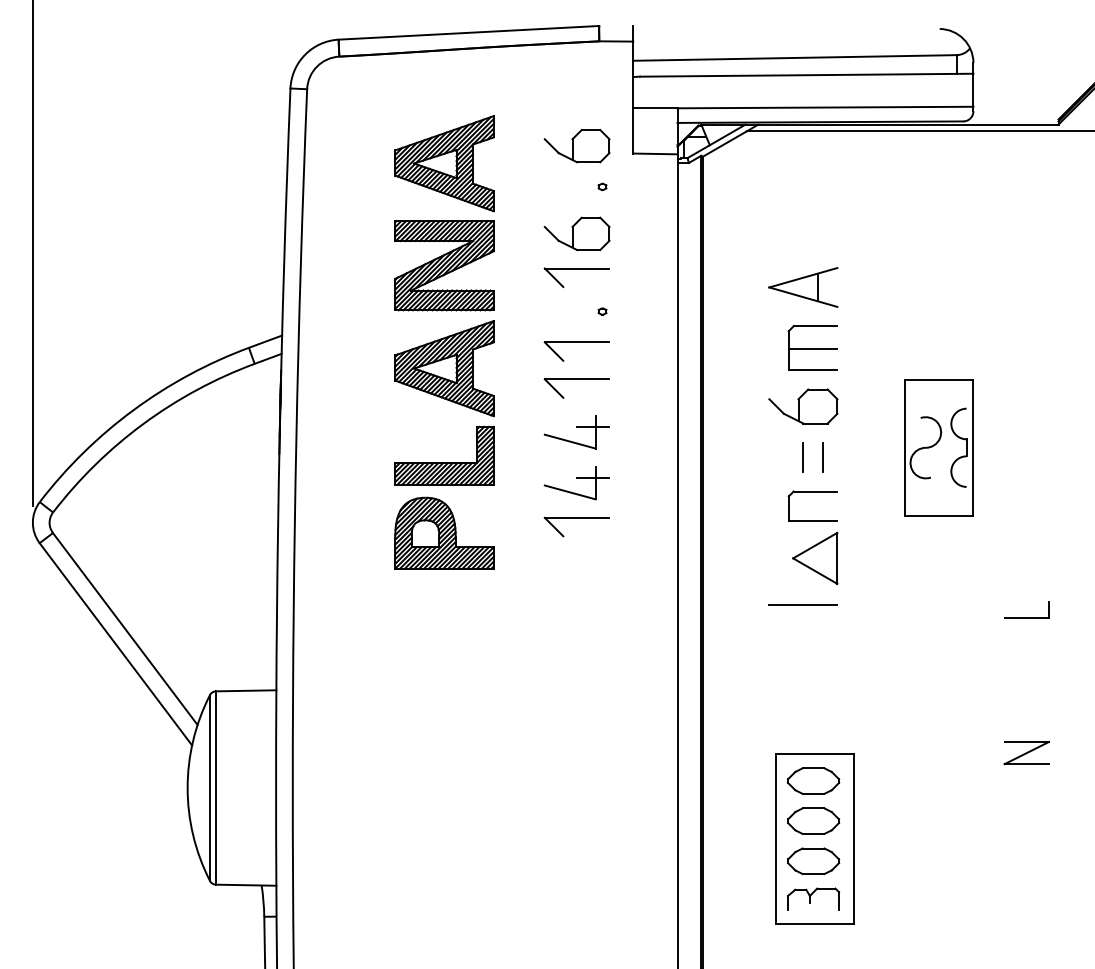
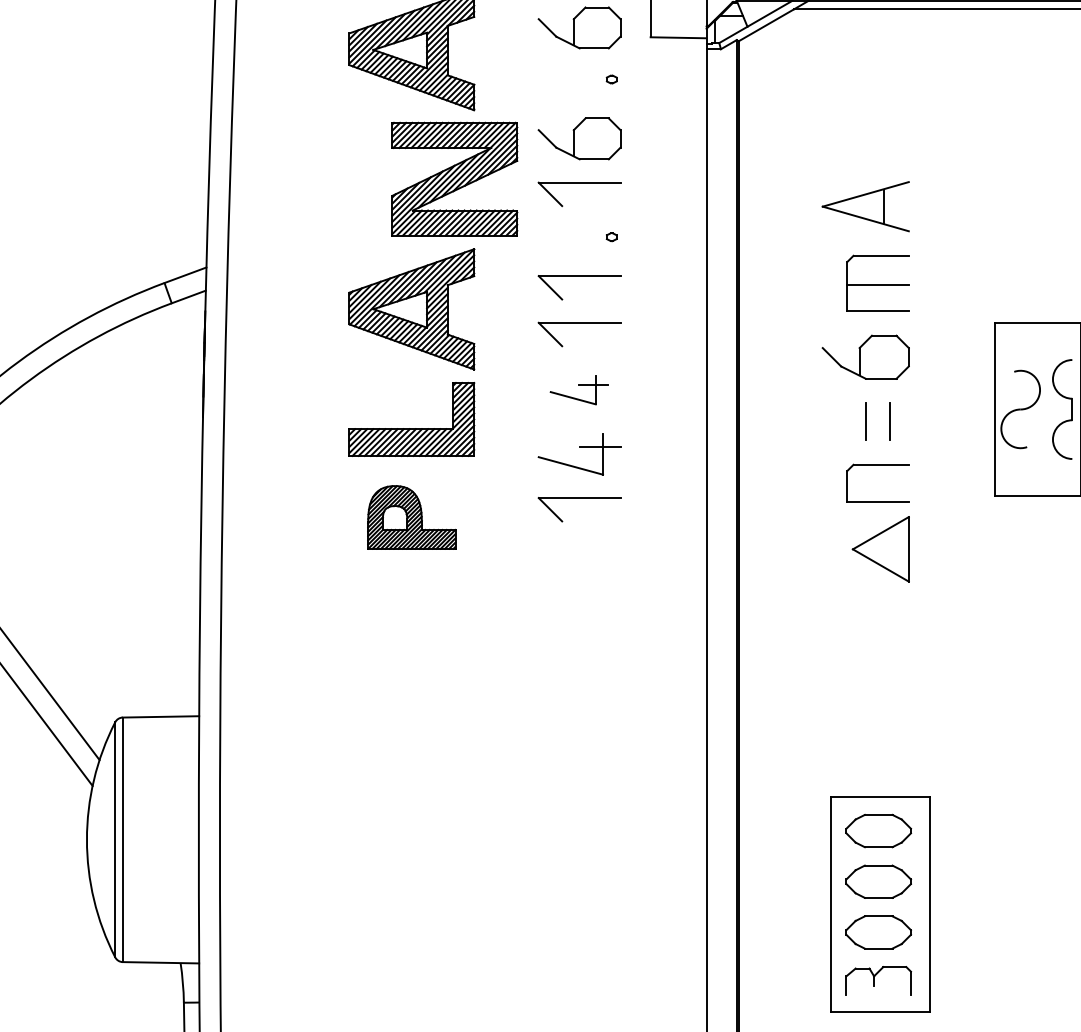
part: (444, 265) -> (454, 178), moved
part: (576, 432) -> (578, 390), size x0.7
part: (444, 532) -> (411, 516), size x0.7
line: (803, 604) -> (865, 607), removed

